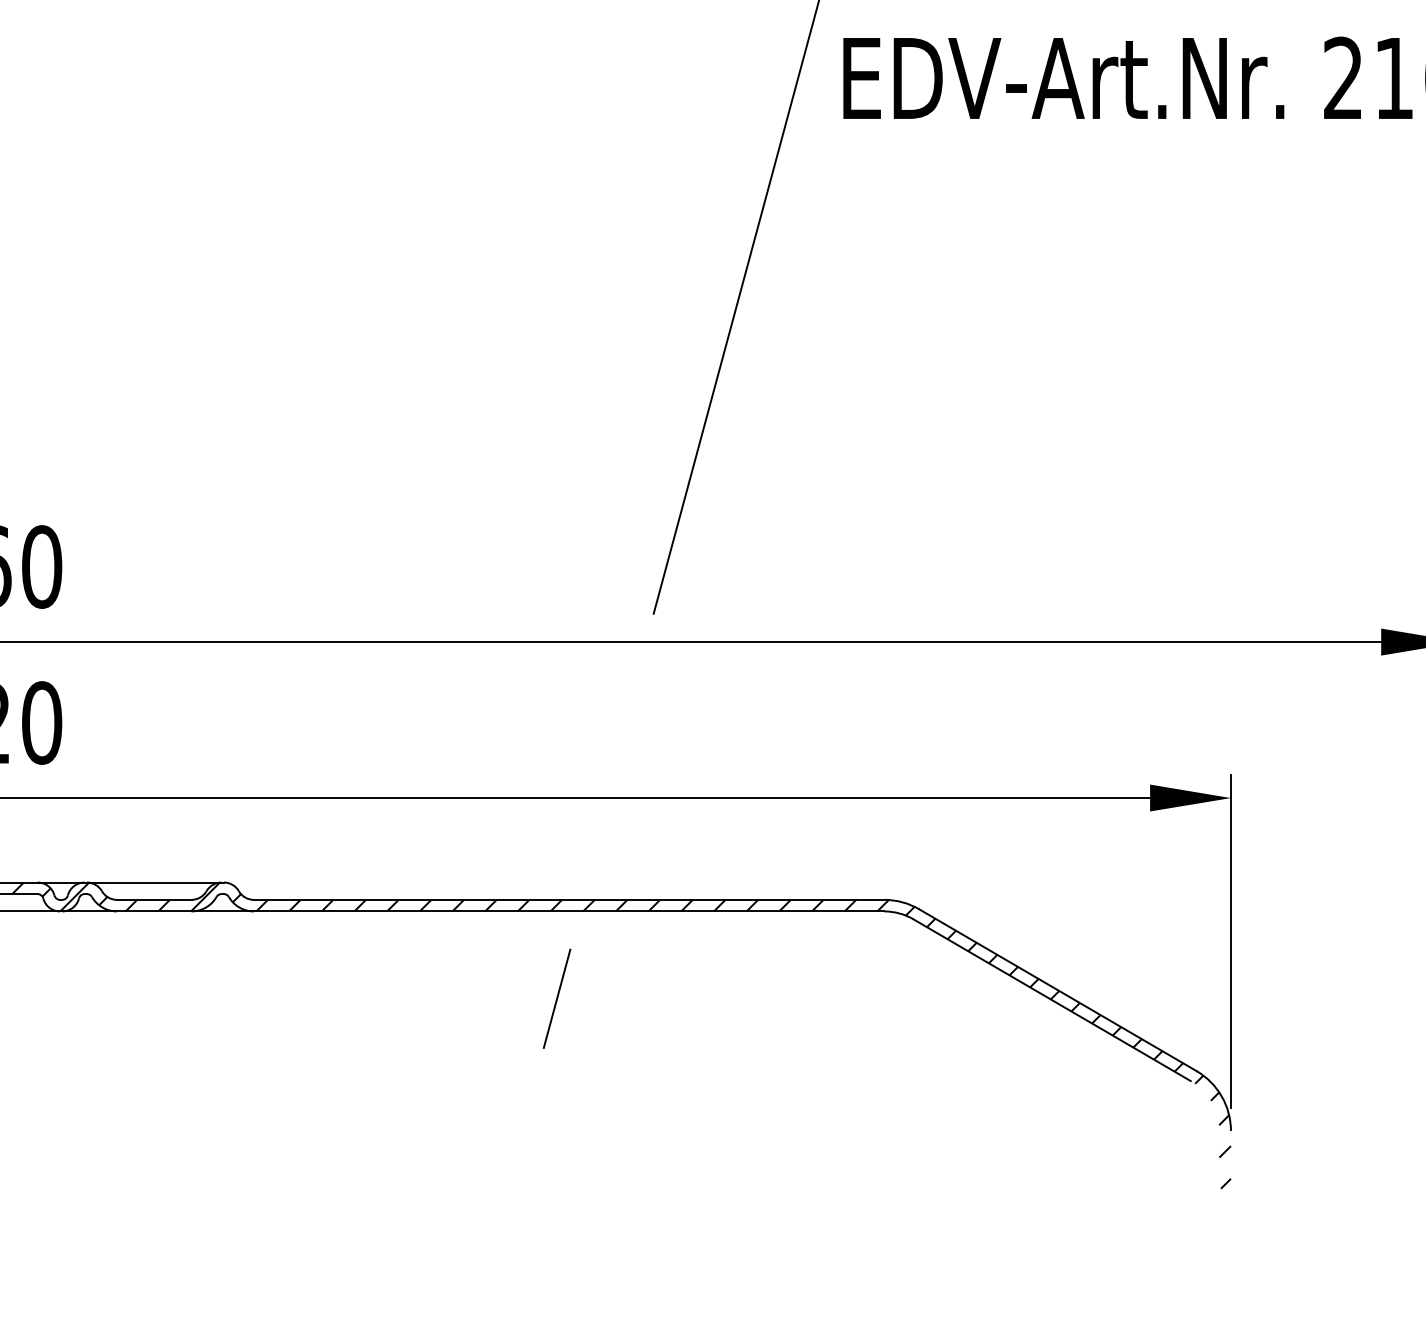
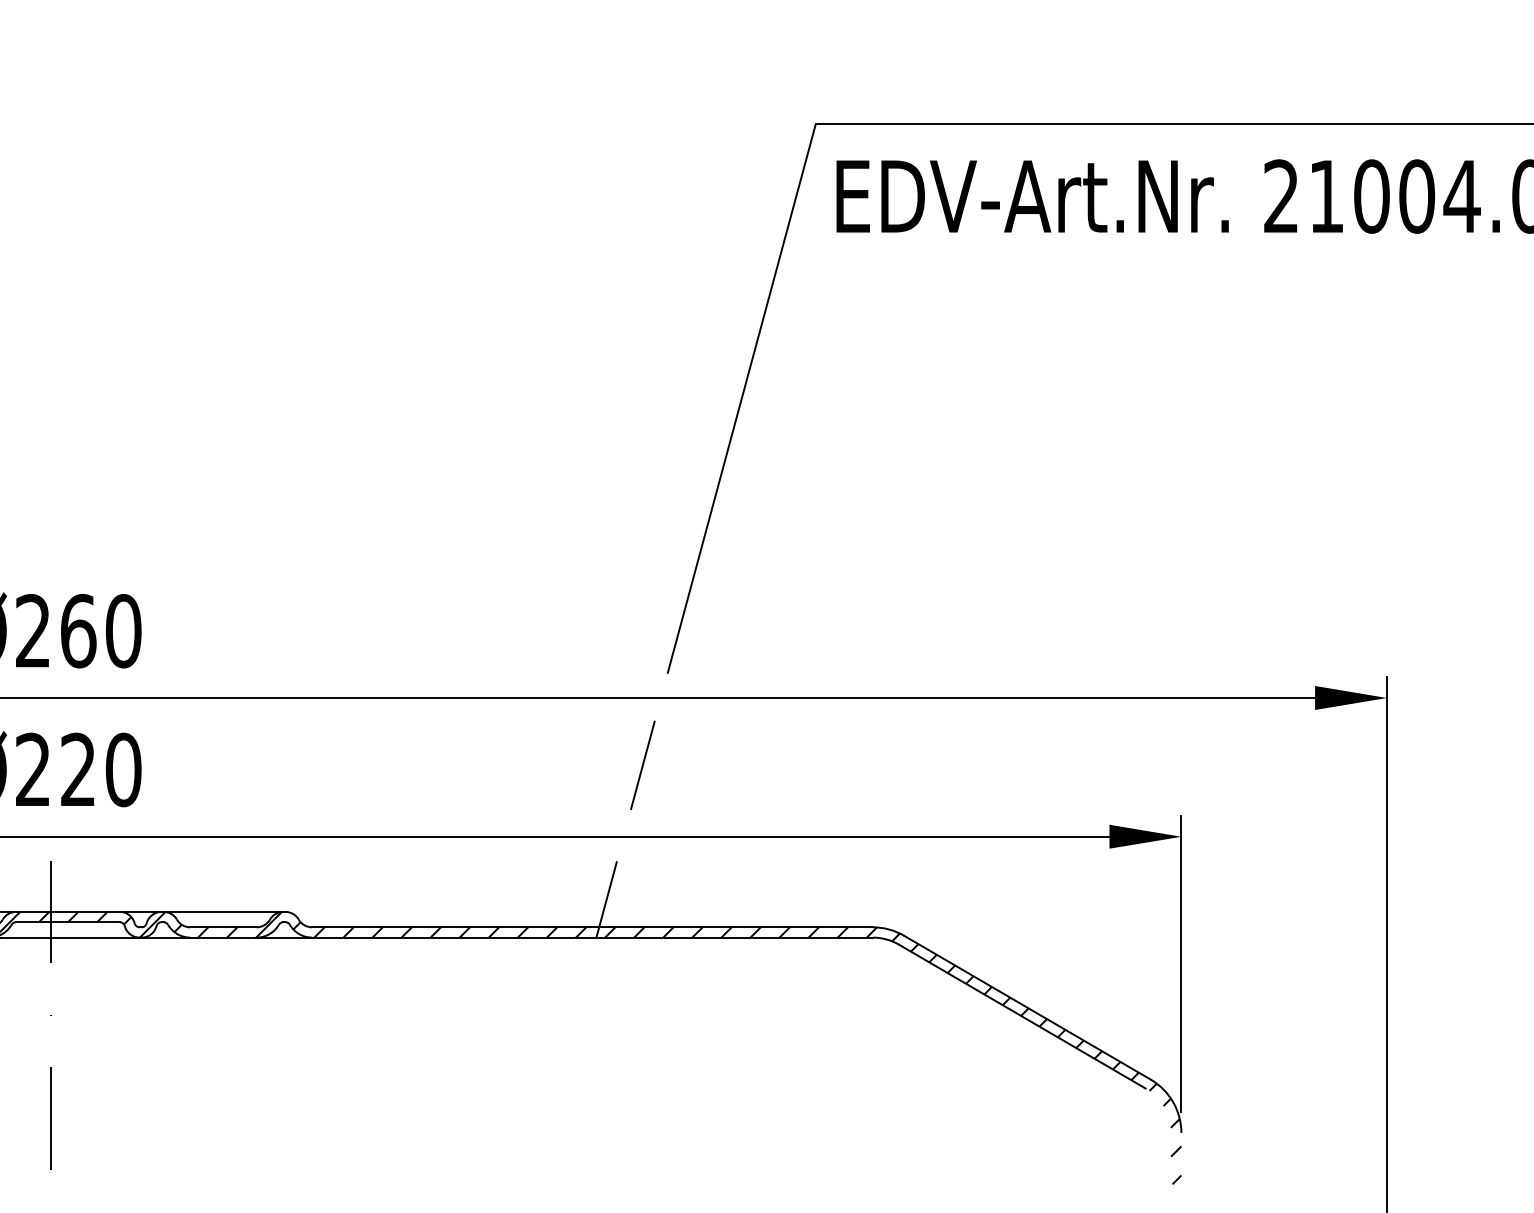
line: (584, 868) -> (606, 899), added
line: (556, 997) -> (642, 764), moved

